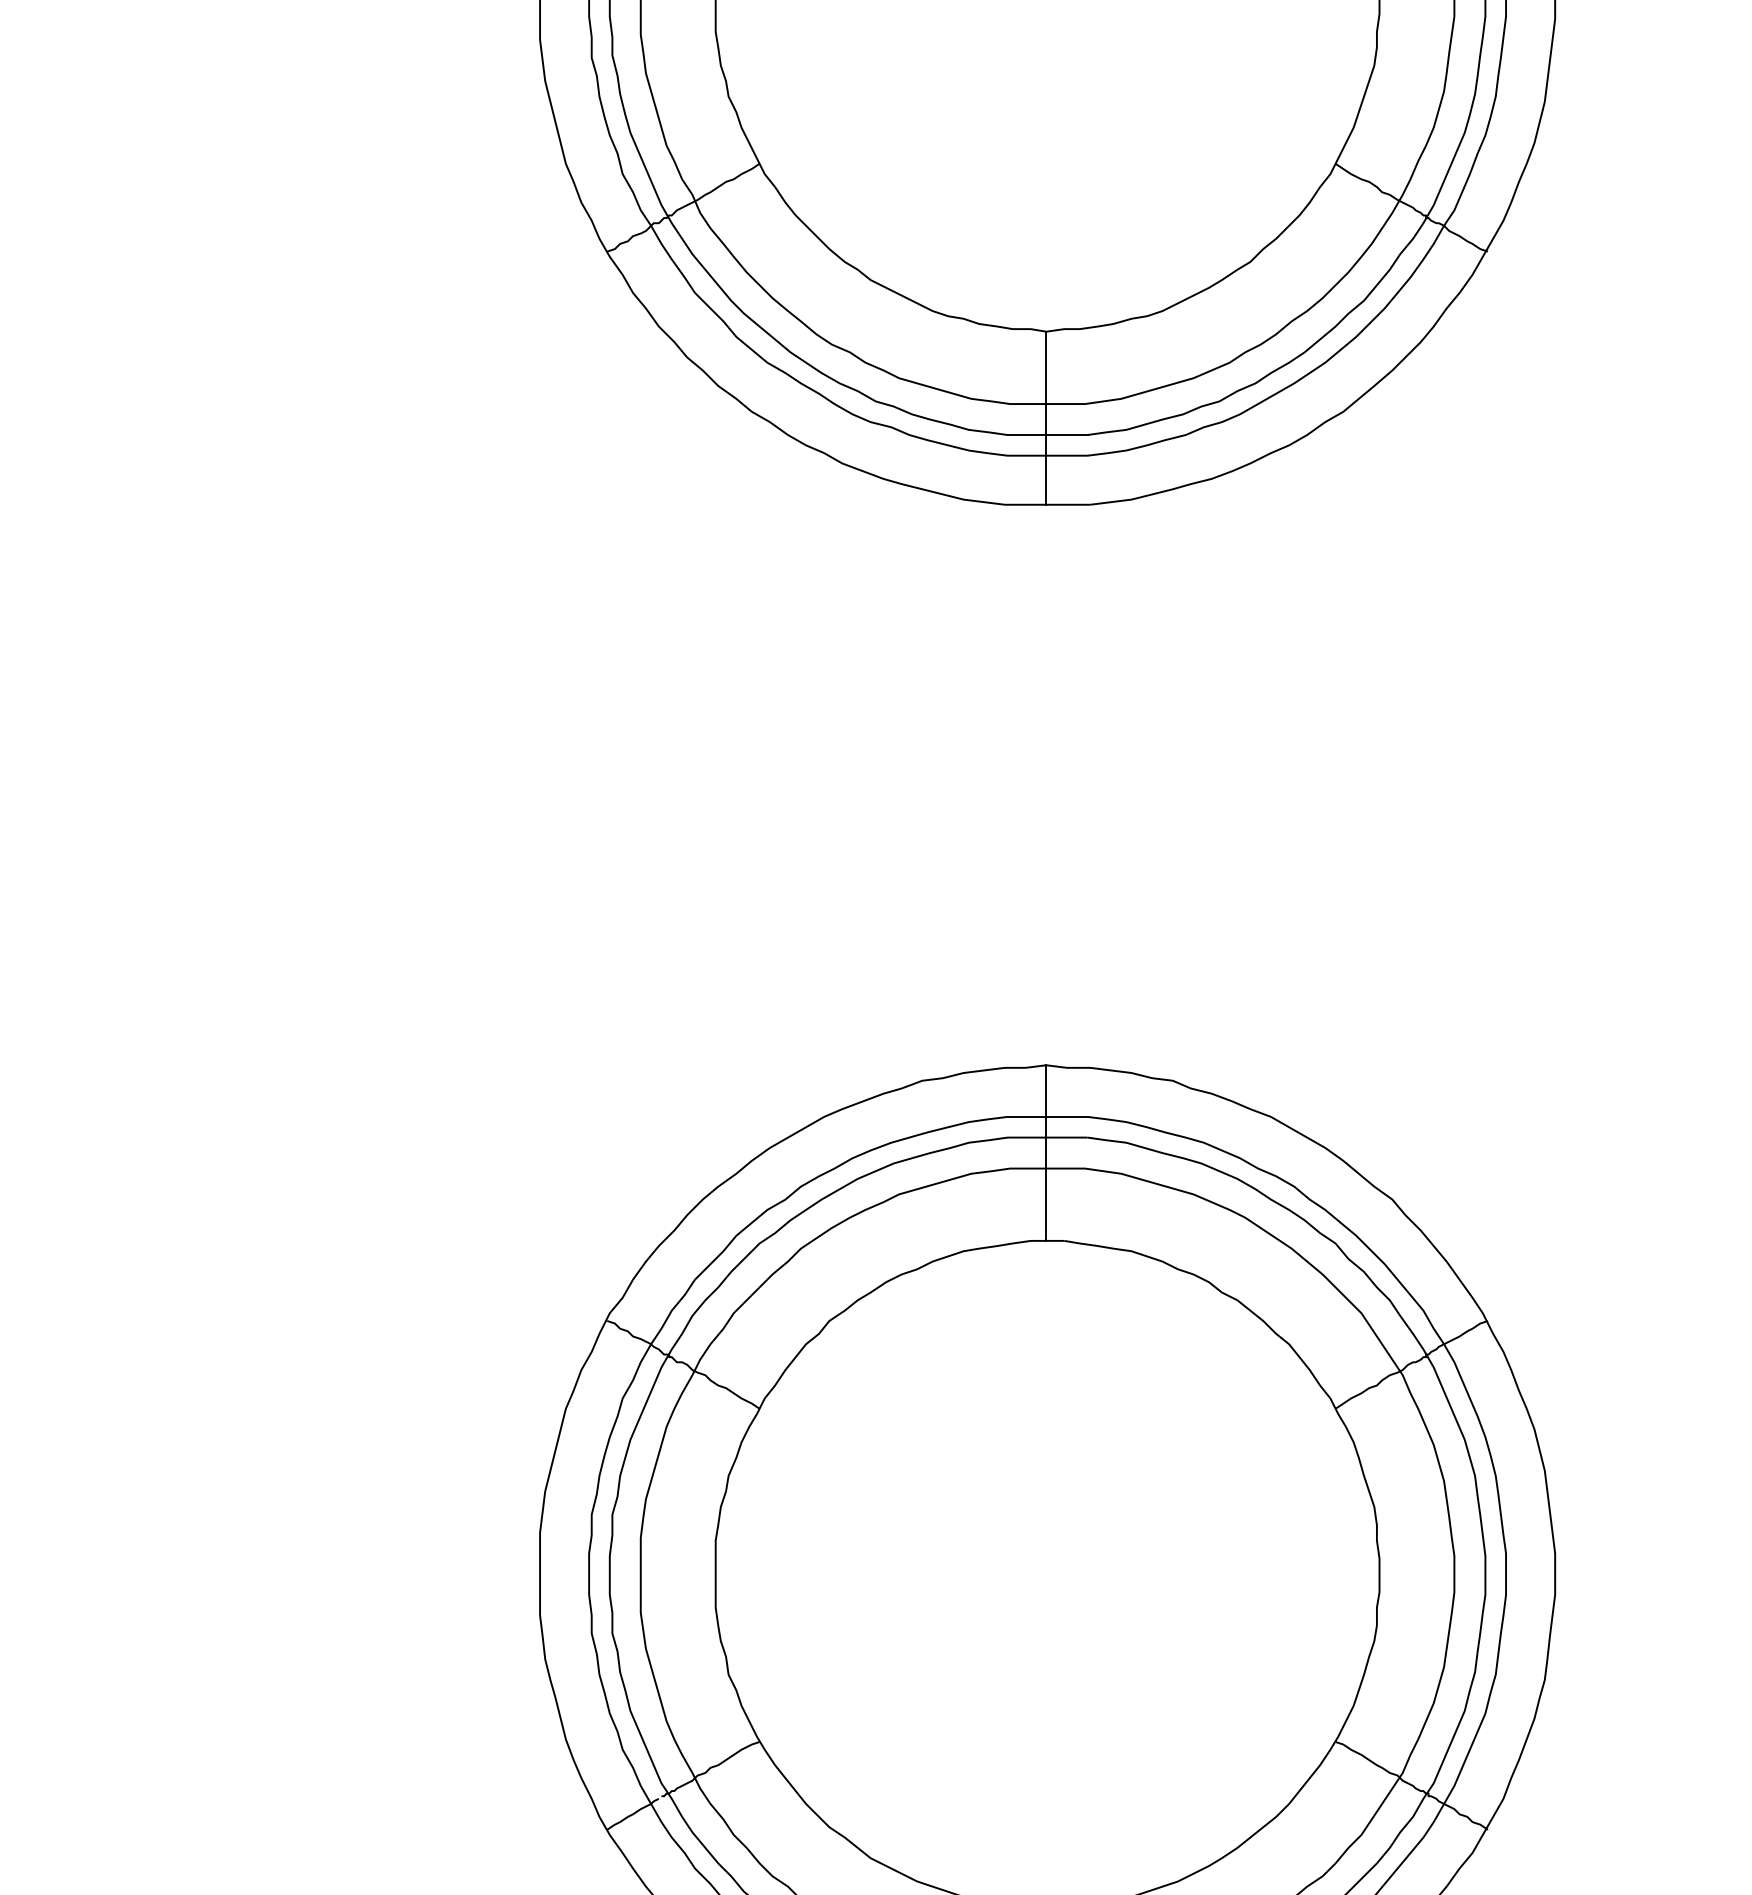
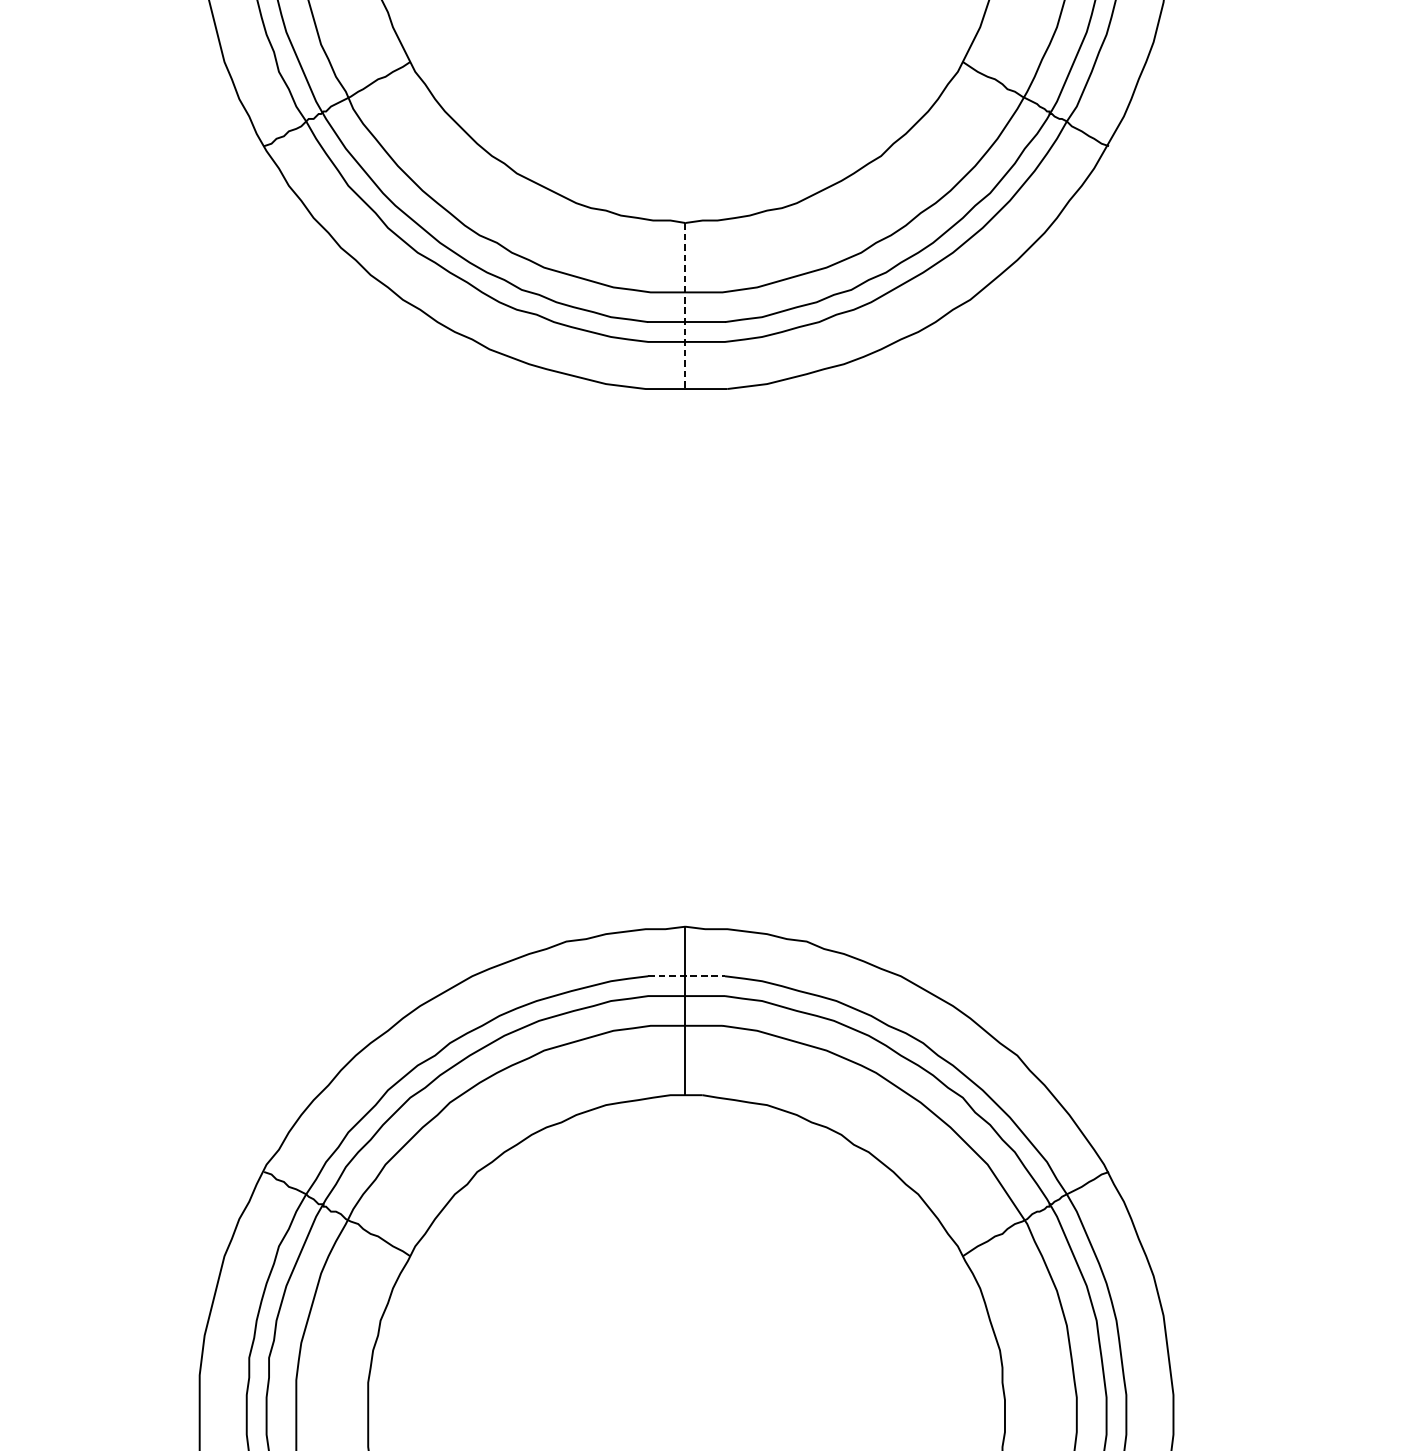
line: (1046, 418) -> (685, 306), solid -> dashed
line: (1048, 1116) -> (687, 975), solid -> dashed

